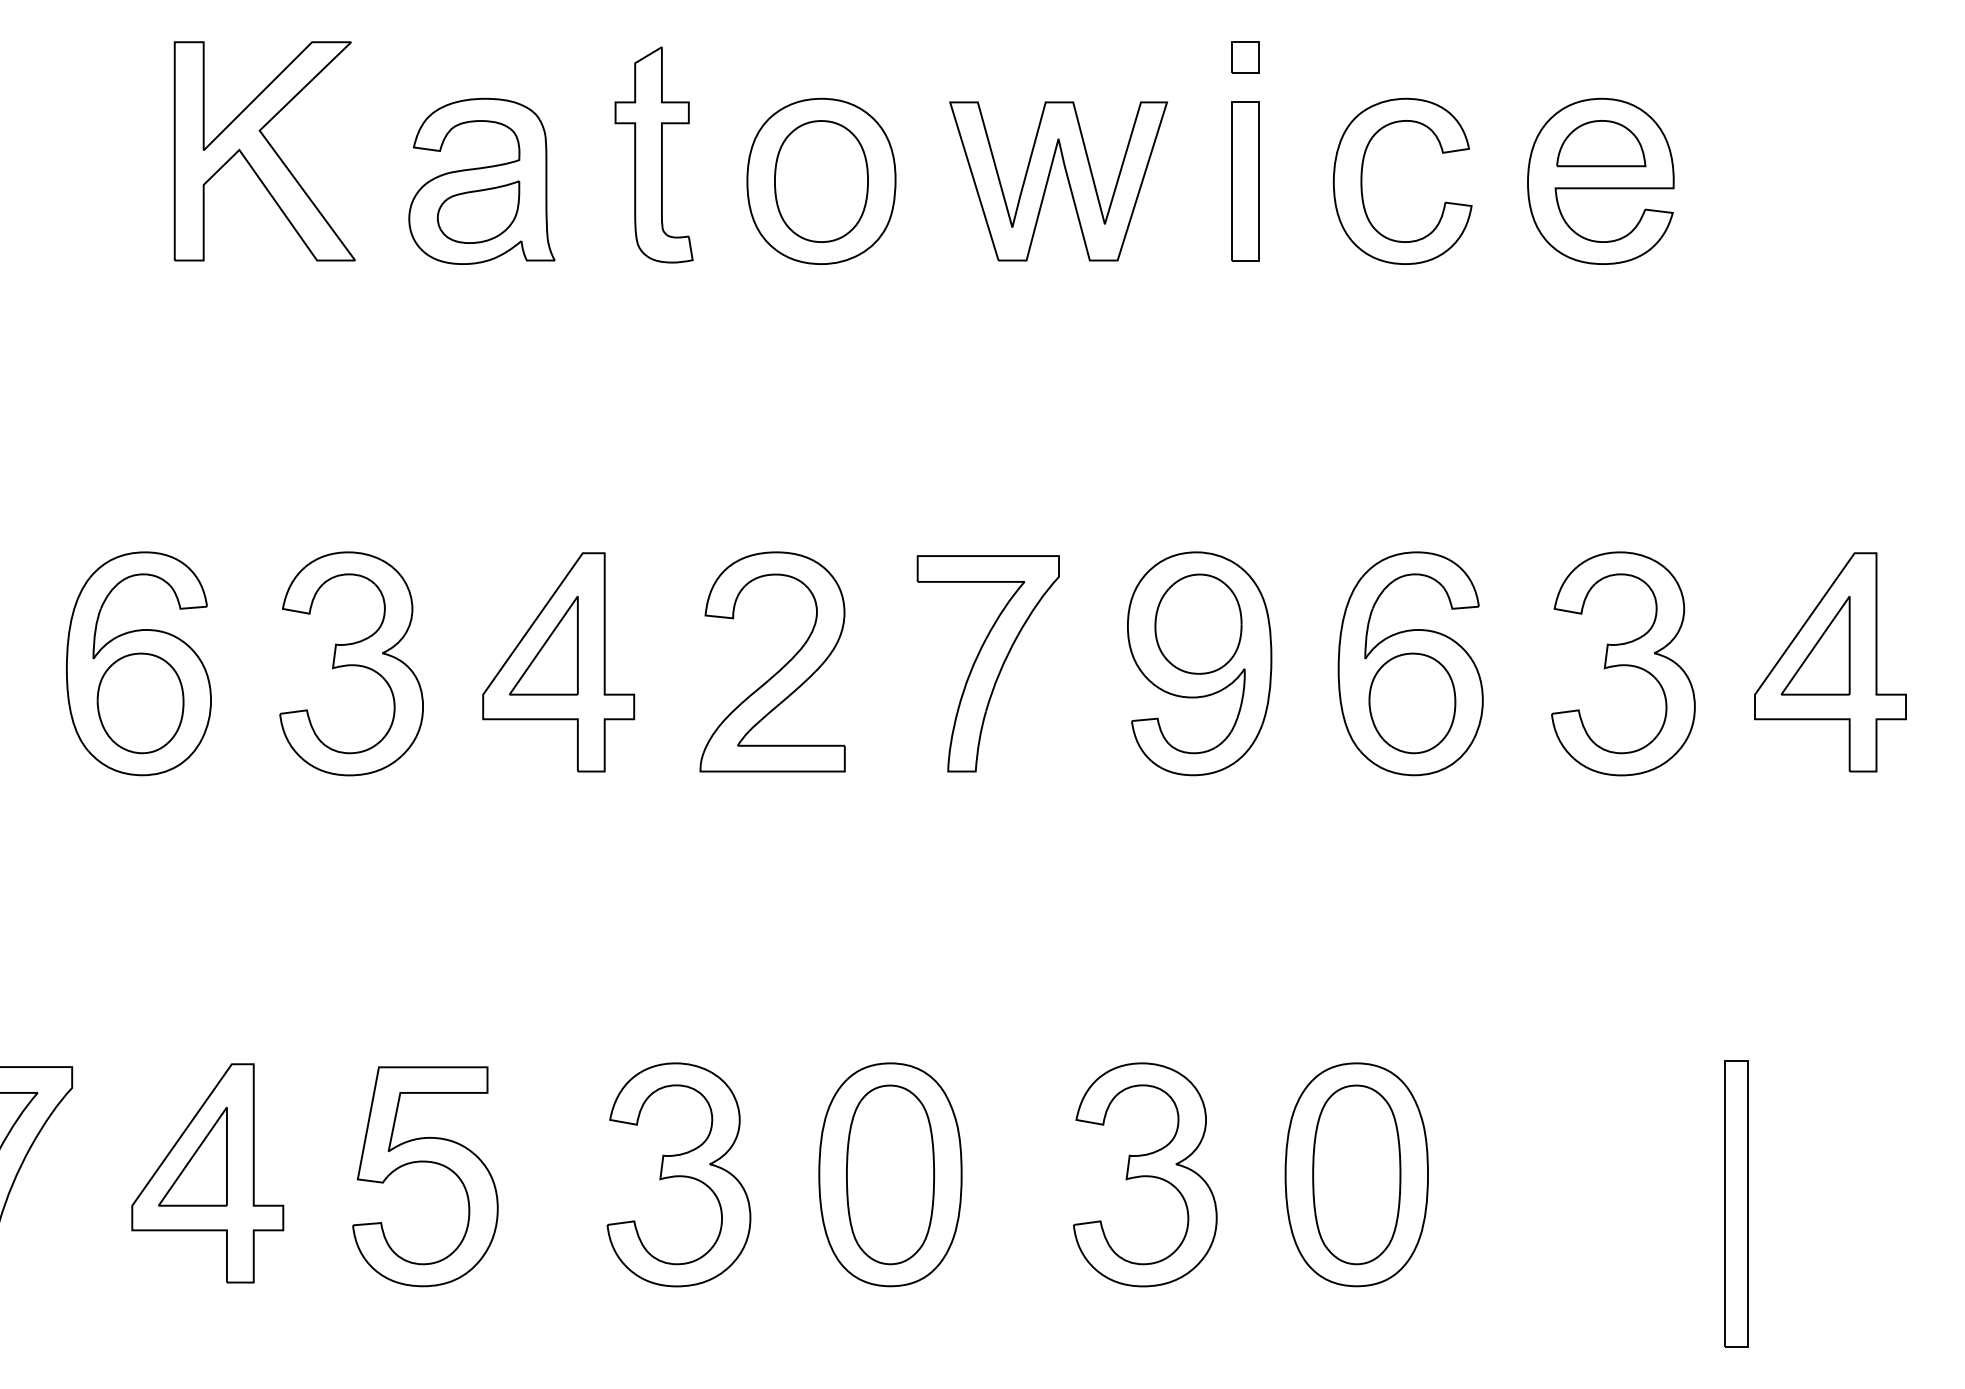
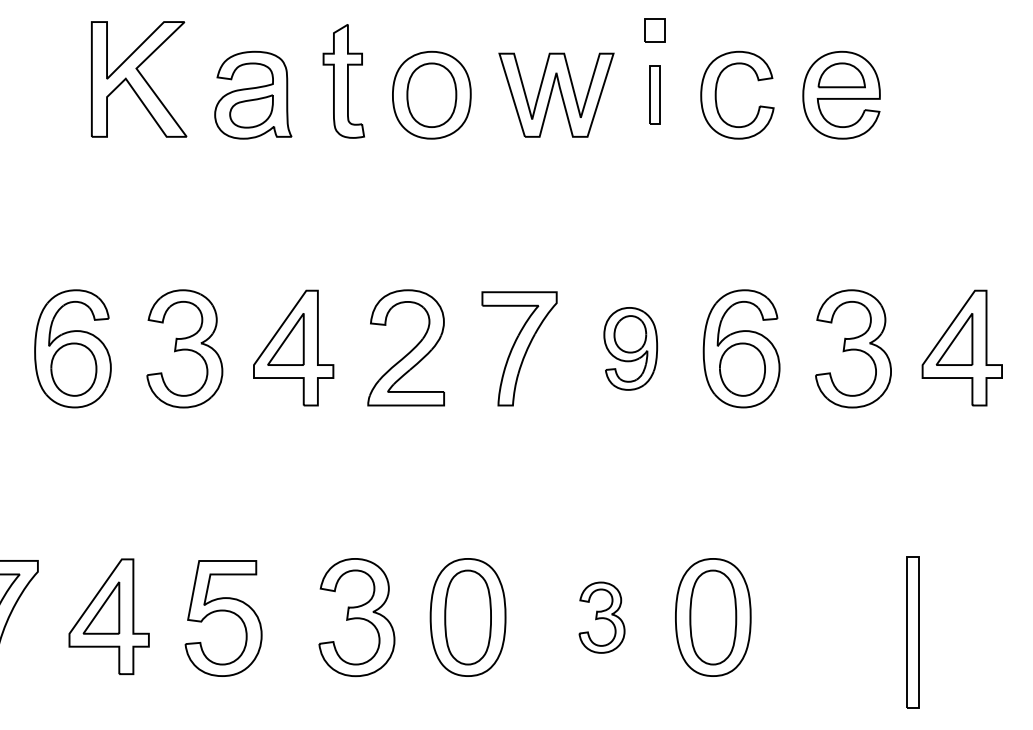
part: (1244, 56) -> (654, 29), size x1.4
part: (1244, 181) -> (654, 95), size x0.7
part: (1199, 663) -> (630, 348), size x0.7
part: (1144, 1174) -> (601, 617), size x0.6

